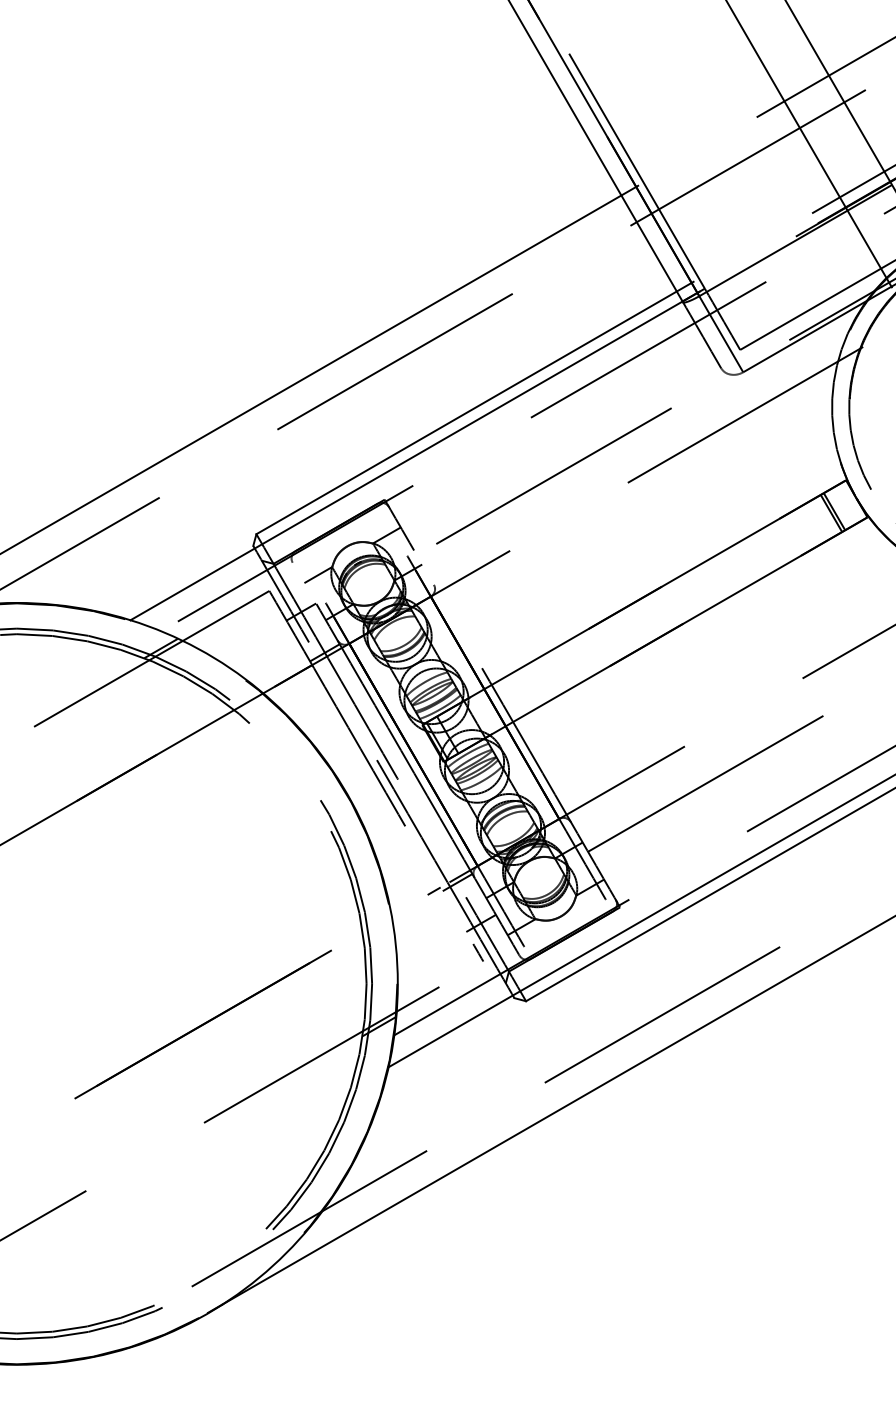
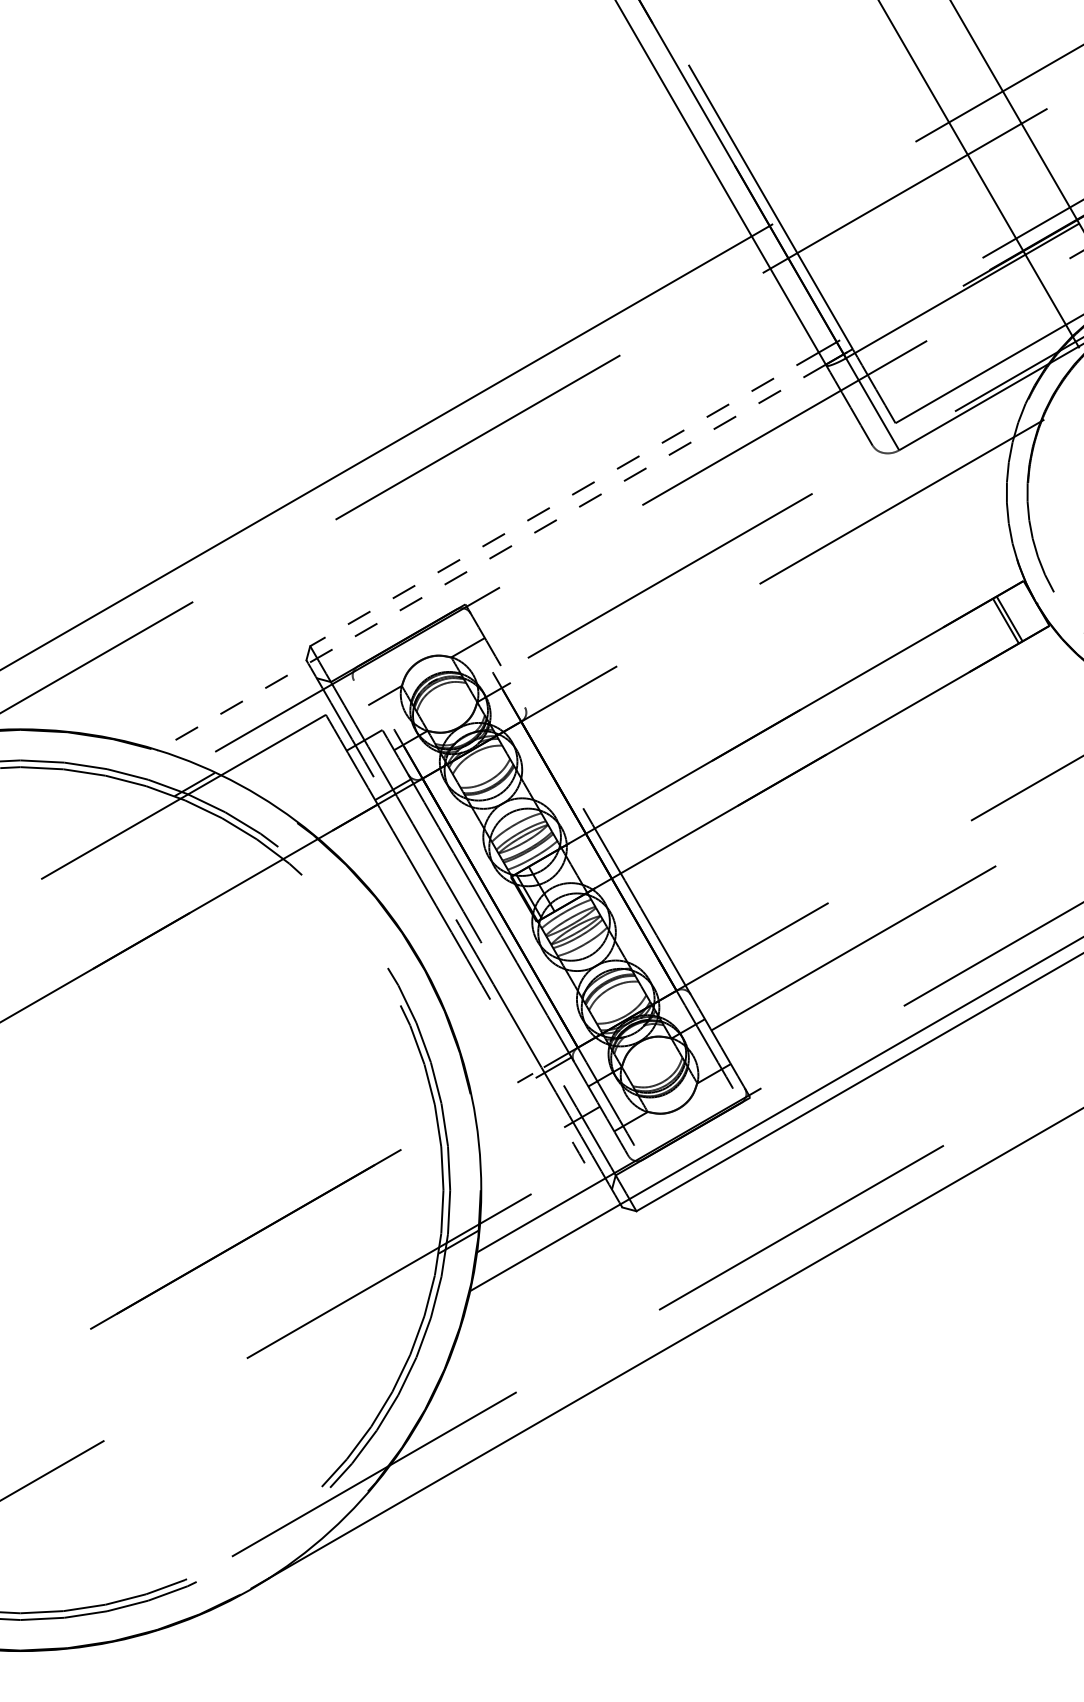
line: (466, 412) -> (564, 498), solid -> dashed
line: (406, 460) -> (491, 556), solid -> dashed

